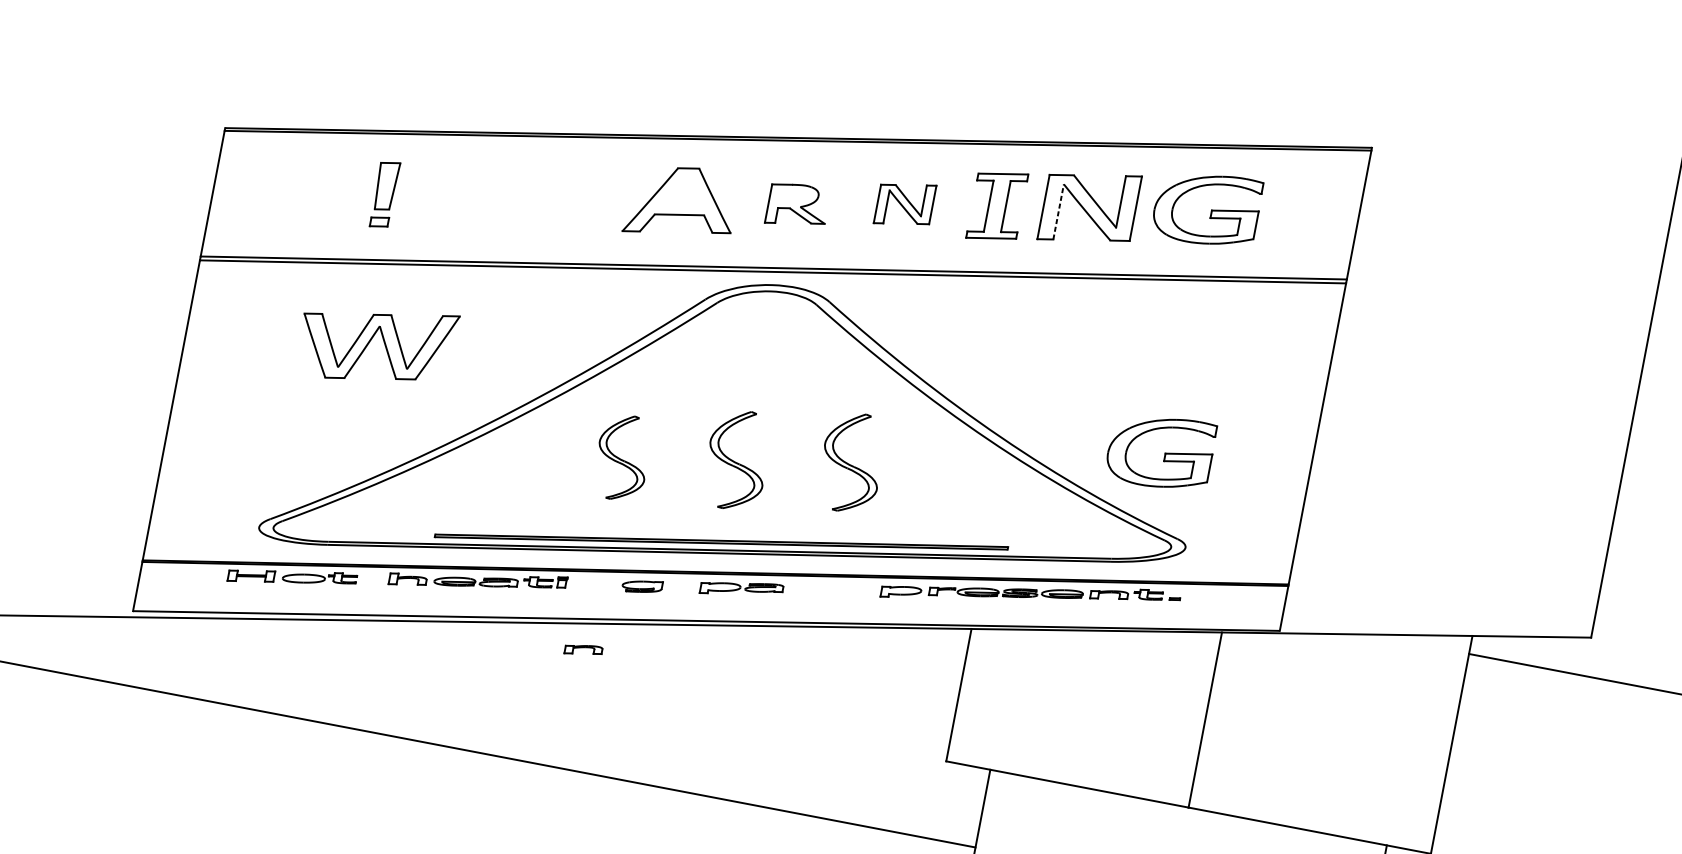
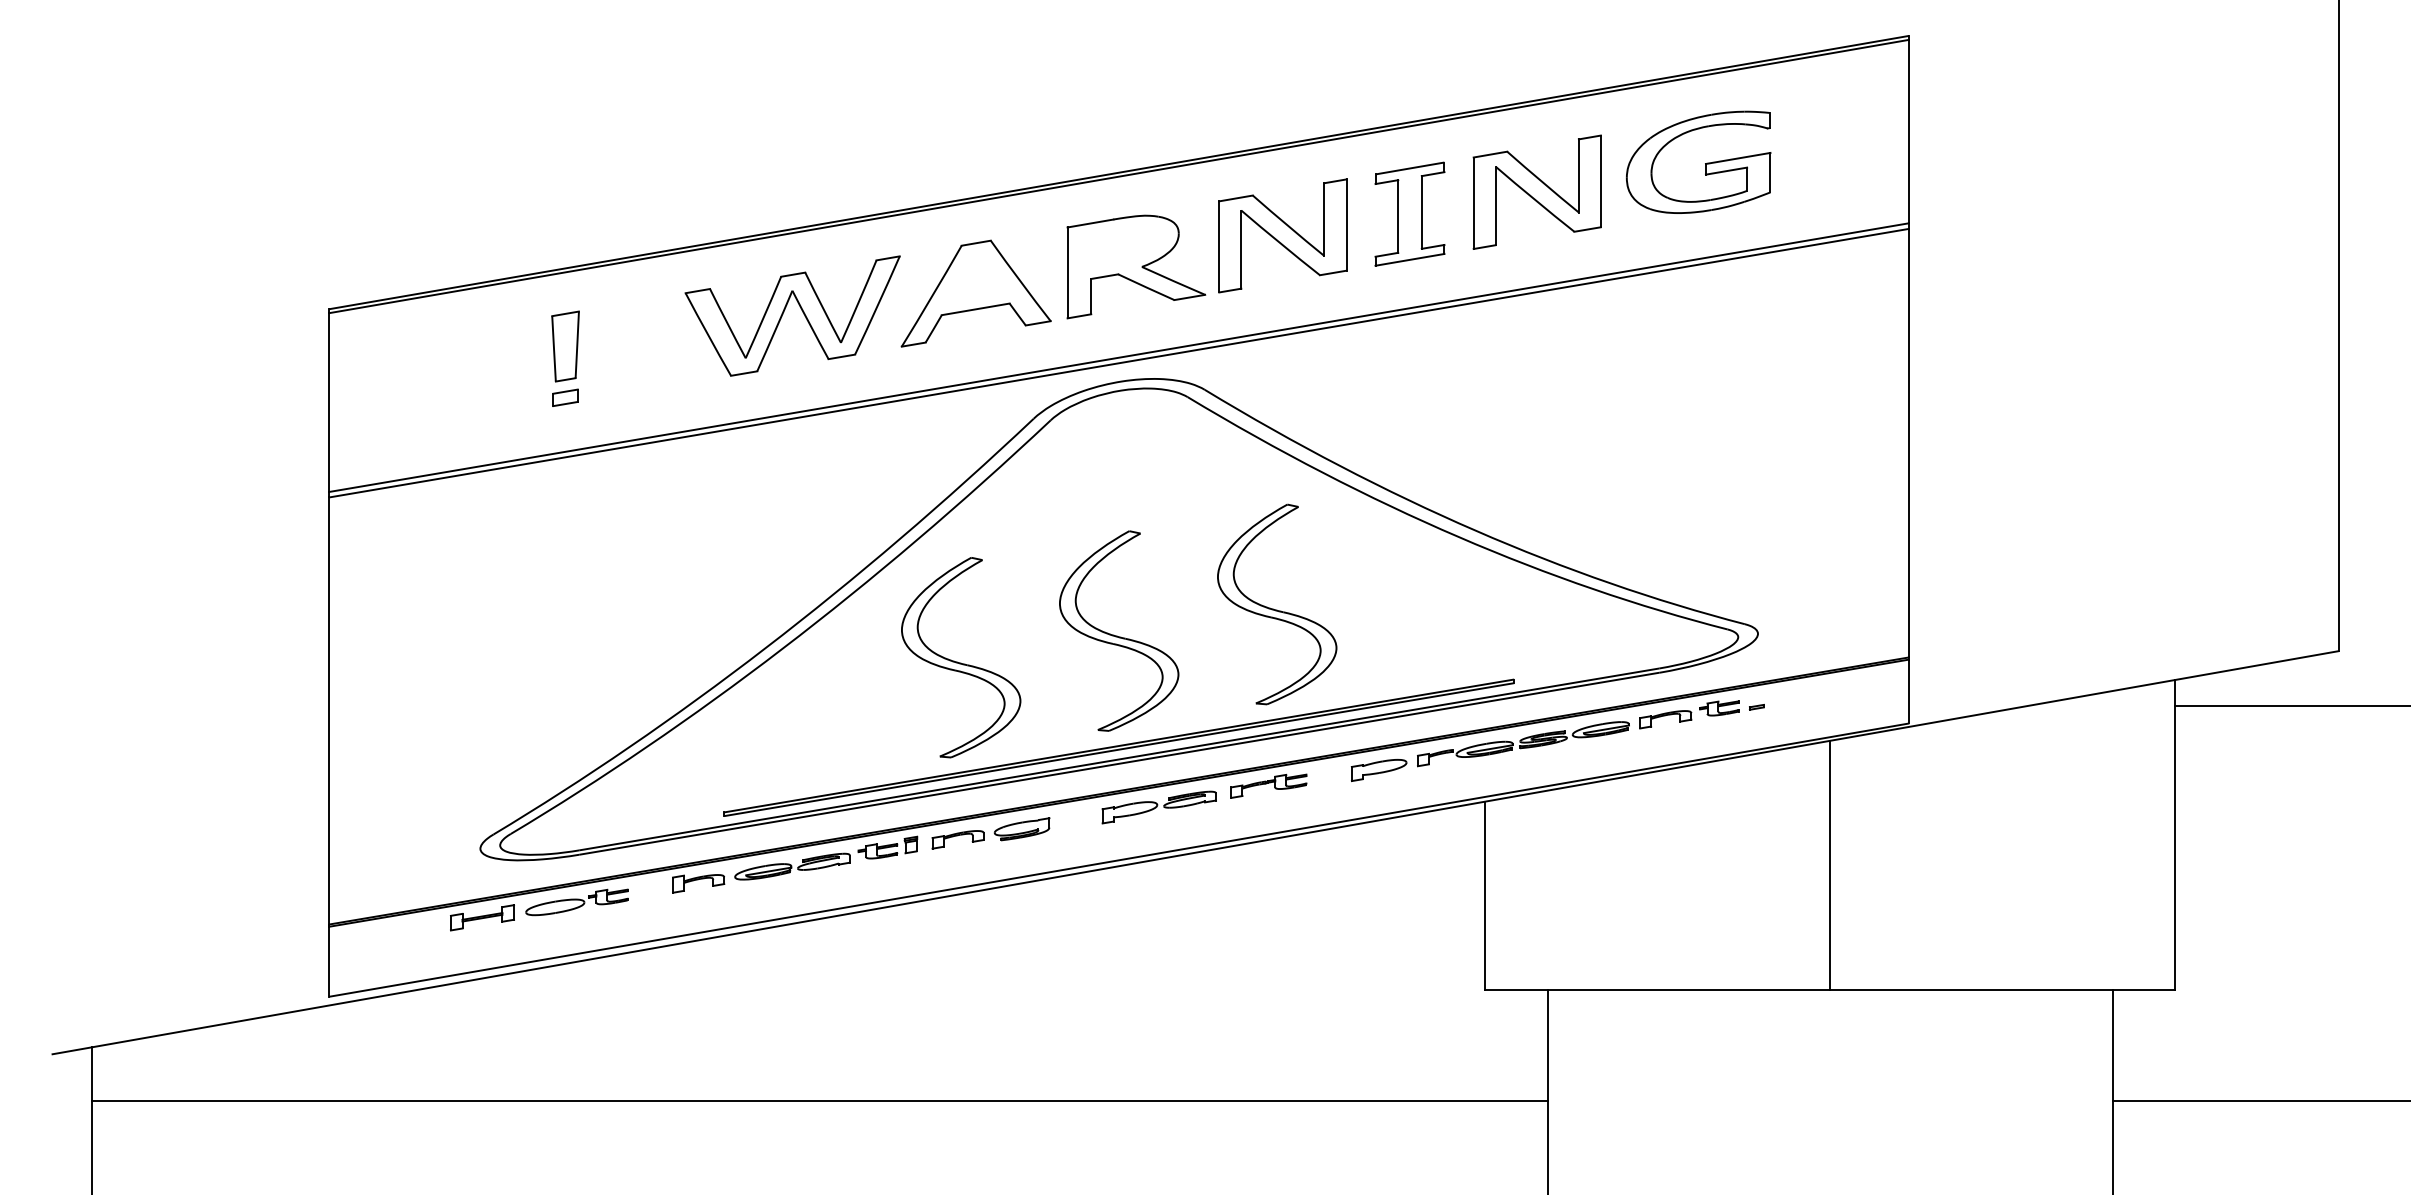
part: (904, 204) -> (1282, 235), size x1.67
part: (798, 206) -> (1136, 266), size x1.67
line: (1058, 211) -> (1495, 205), dashed -> solid
part: (371, 340) -> (784, 312), moved
part: (1165, 453) -> (1705, 509), removed
part: (622, 457) -> (961, 657), size x1.67
part: (737, 459) -> (1119, 630), size x1.43
part: (851, 462) -> (1277, 604), size x1.43
part: (821, 588) -> (1268, 785), added
part: (583, 650) -> (957, 839), moved

